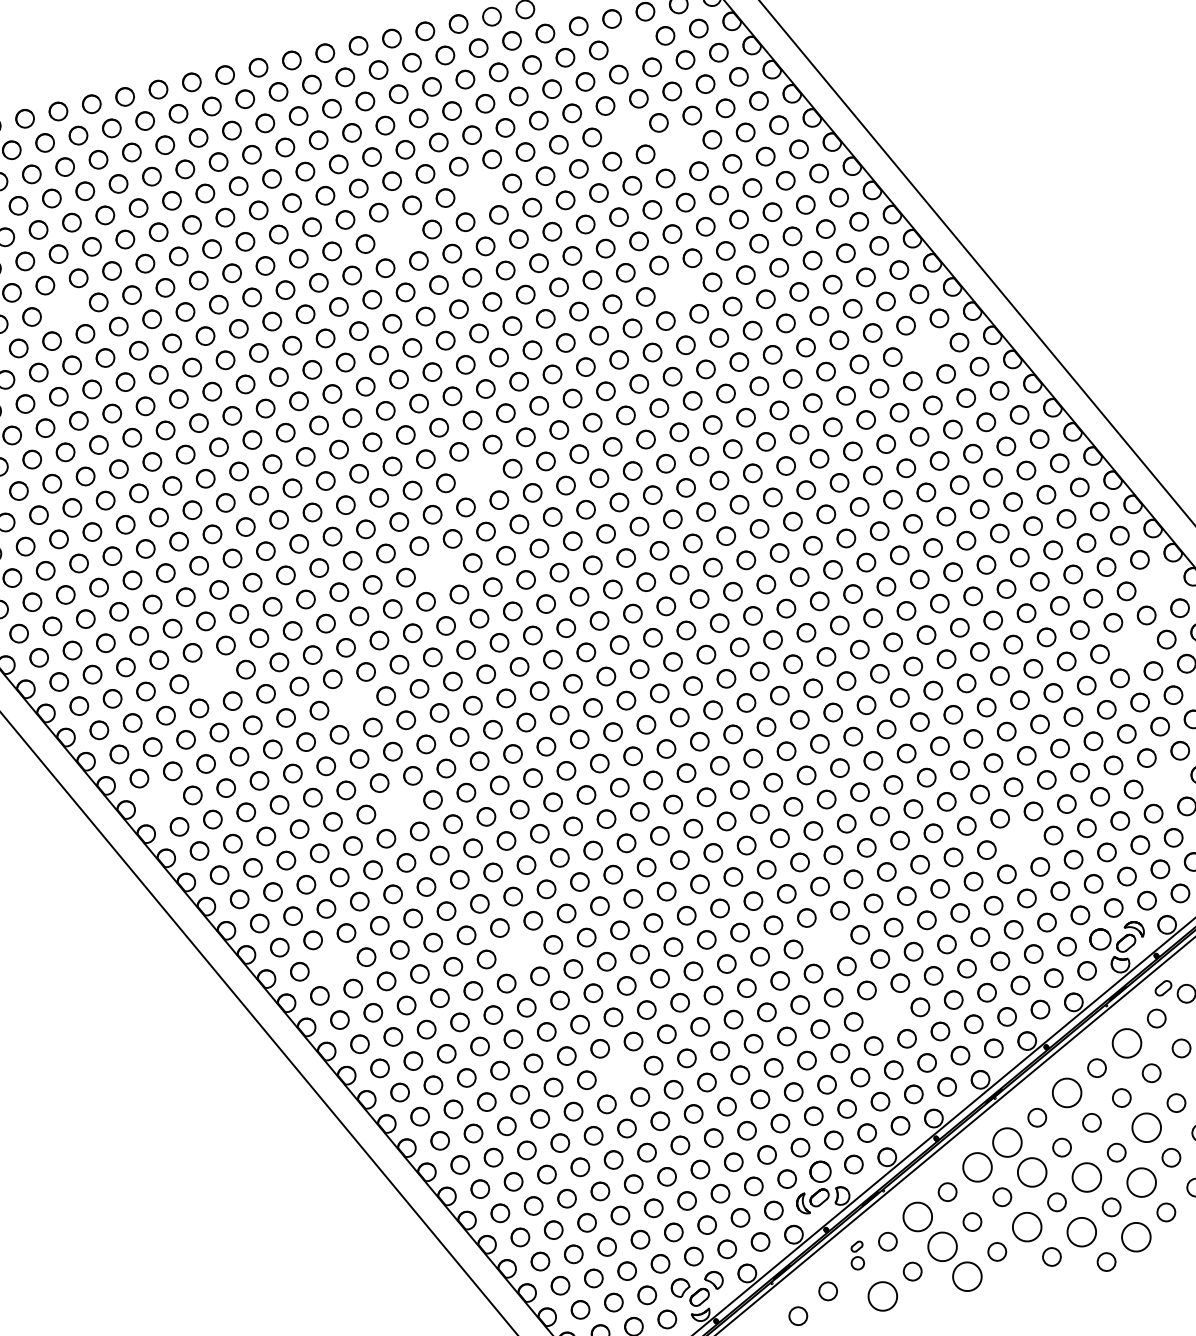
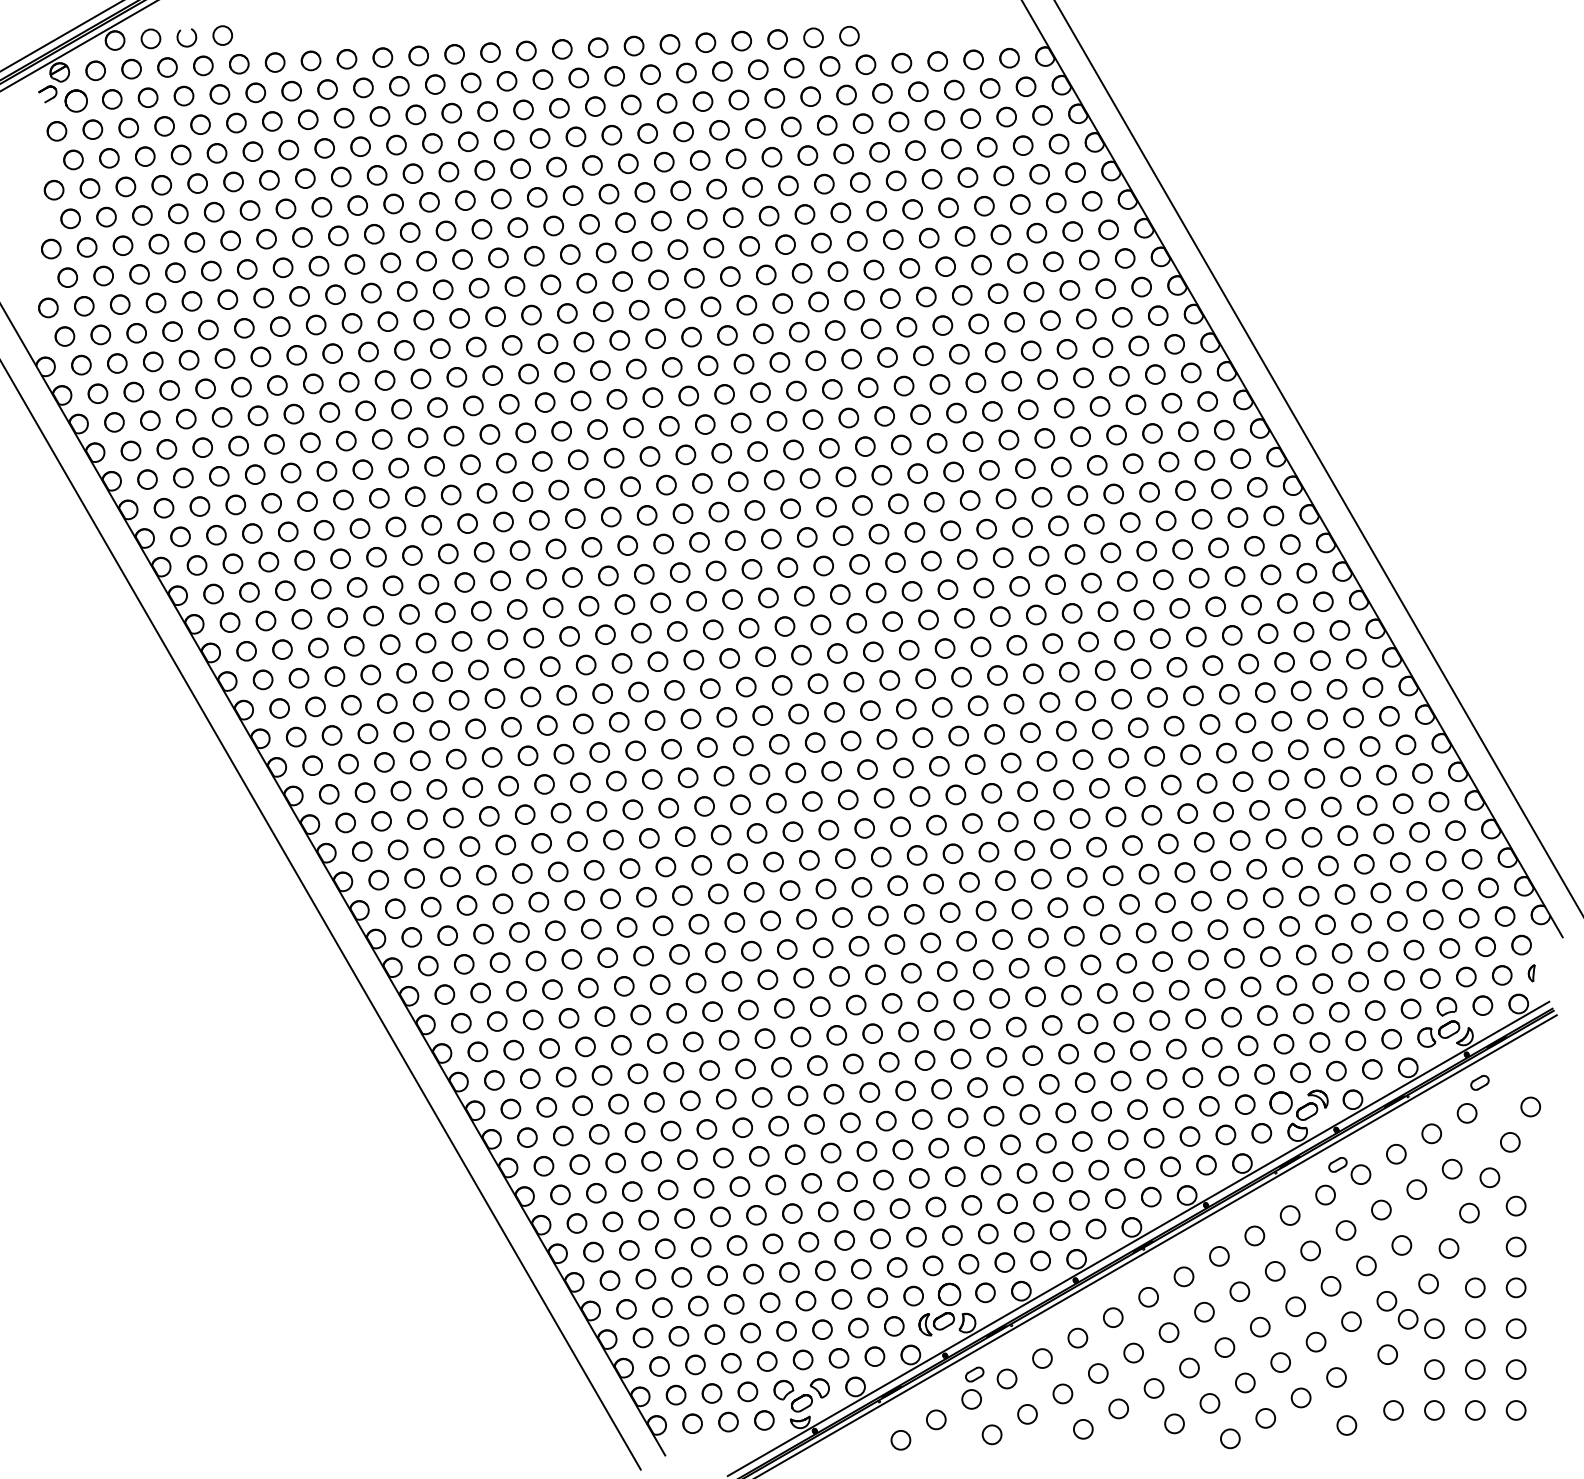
part: (632, 42) -> (954, 89), added
part: (625, 130) -> (931, 179), added
part: (678, 146) -> (984, 205), added
part: (478, 190) -> (768, 215), added
part: (398, 236) -> (677, 249), added
part: (679, 289) -> (959, 353), added
part: (64, 309) -> (318, 265), added
part: (925, 349) -> (1204, 460), added
part: (478, 475) -> (718, 511), added
part: (439, 570) -> (660, 602), added
part: (1159, 583) -> (1405, 744), added
circle: (1133, 646) -> (1367, 805), added
circle: (212, 677) -> (406, 673), added
circle: (352, 703) -> (547, 725), added
part: (1166, 782) -> (1377, 951), added
circle: (159, 802) -> (329, 794), added
circle: (399, 807) -> (577, 841), added
part: (1019, 842) -> (1214, 988), added
part: (826, 942) -> (996, 1057), added
circle: (519, 952) -> (676, 1013), added
part: (332, 964) -> (480, 992), added
part: (886, 1013) -> (1046, 1142), added
circle: (1126, 1043) -> (1289, 1215), size x0.62
circle: (620, 1073) -> (759, 1156), added
circle: (1067, 1093) -> (1219, 1256), size x0.62
circle: (1146, 1127) -> (1295, 1306), size x0.62
circle: (1007, 1141) -> (1148, 1296), size x0.62
circle: (976, 1167) -> (1112, 1317), size x0.62
circle: (1031, 1172) -> (1168, 1332), size x0.62
circle: (1086, 1177) -> (1224, 1347), size x0.62
circle: (1141, 1182) -> (1280, 1362), size x0.62
circle: (917, 1216) -> (1042, 1358), size x0.62
circle: (1026, 1227) -> (1153, 1388), size x0.62
circle: (1081, 1232) -> (1209, 1403), size x0.62
circle: (1136, 1237) -> (1265, 1418), size x0.62
circle: (942, 1246) -> (1062, 1393), size x0.62
part: (856, 1255) -> (972, 1387), size x1.43
circle: (966, 1276) -> (1082, 1428), size x0.62
circle: (882, 1296) -> (991, 1434), size x0.62

